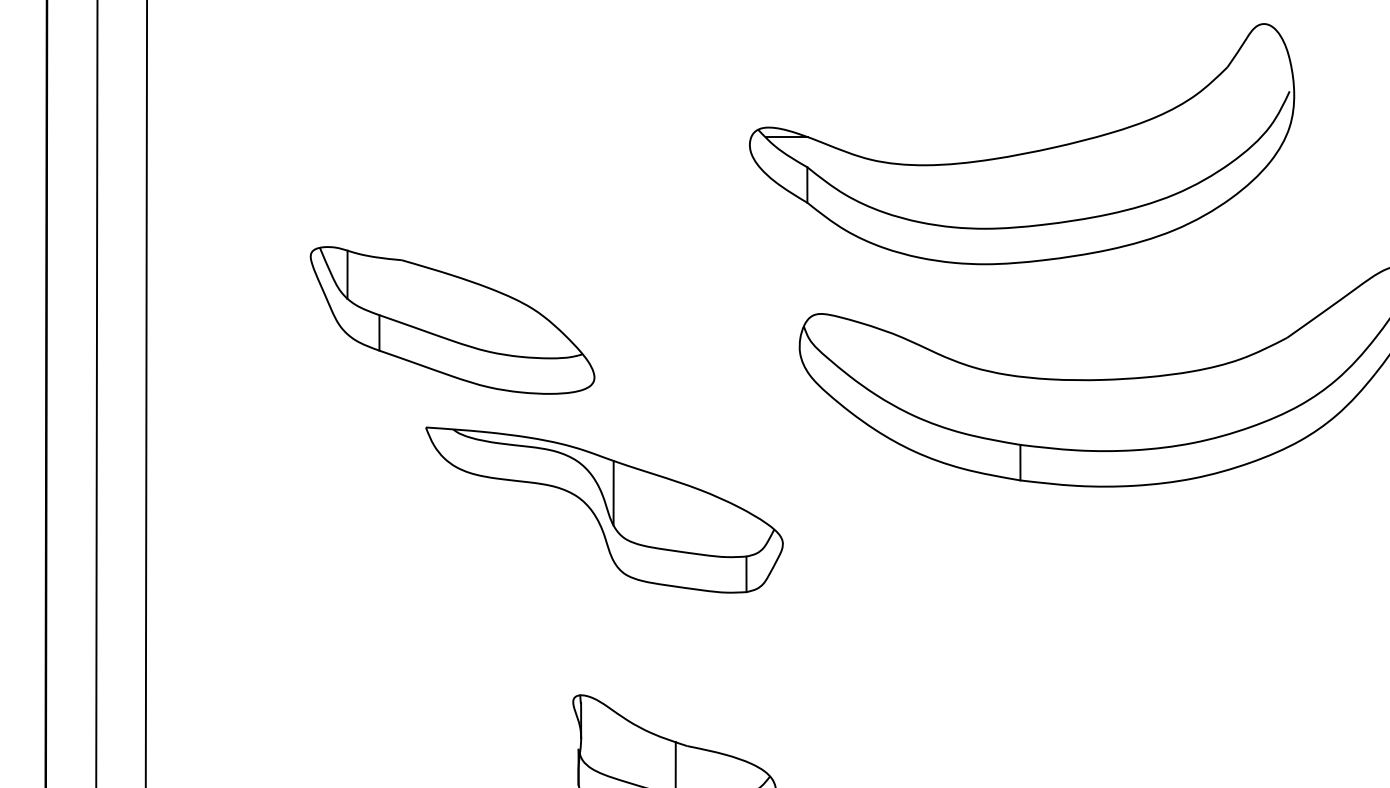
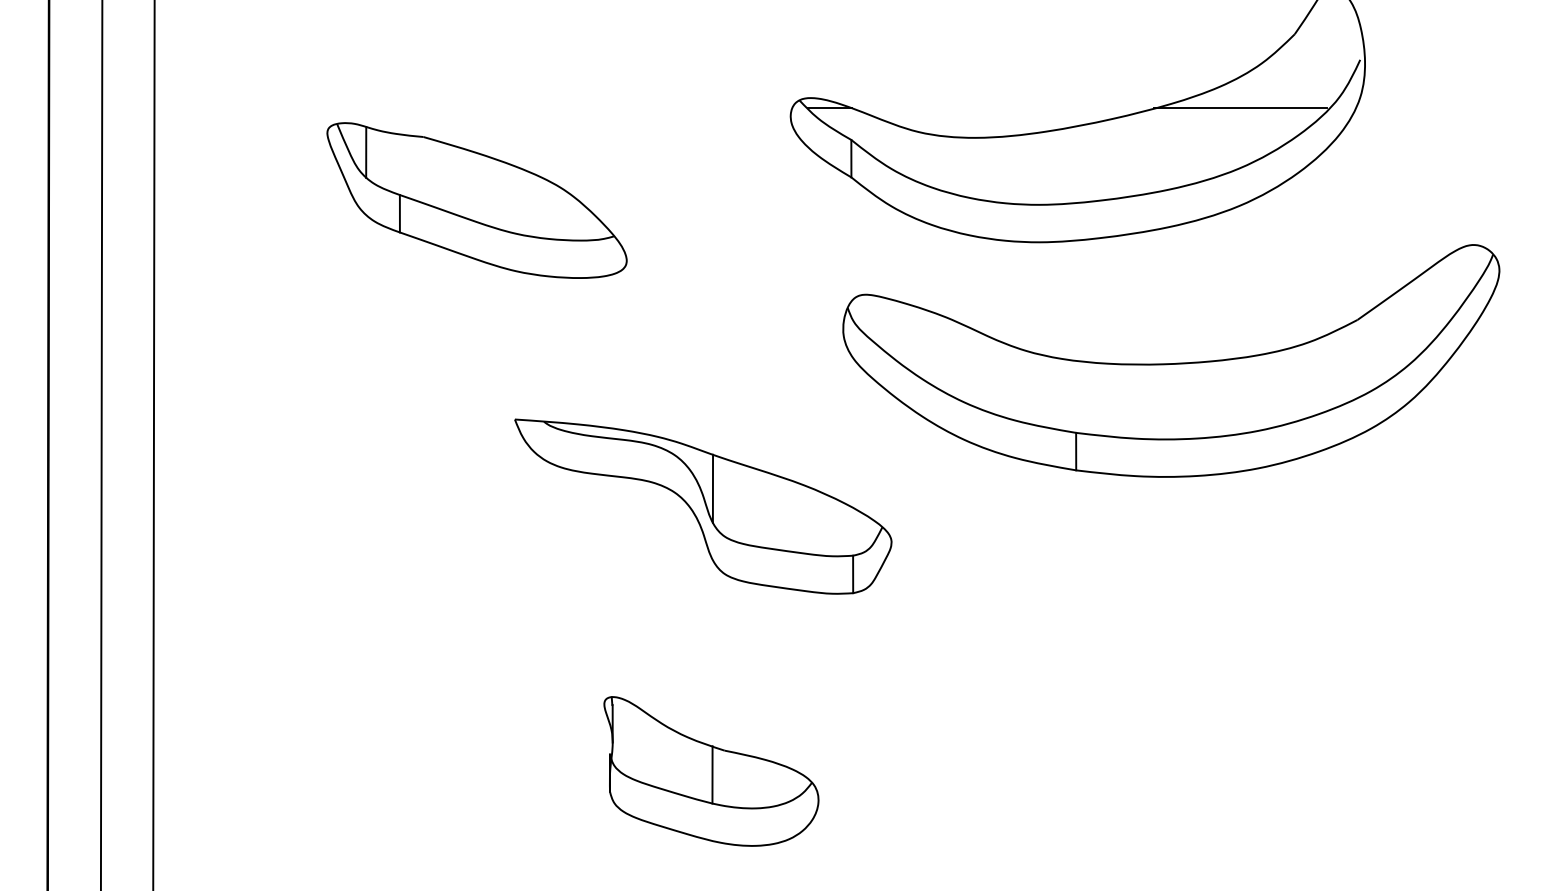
line: (1176, 137) -> (1240, 108), added
part: (452, 320) -> (476, 200), moved
part: (604, 509) -> (703, 506), moved

